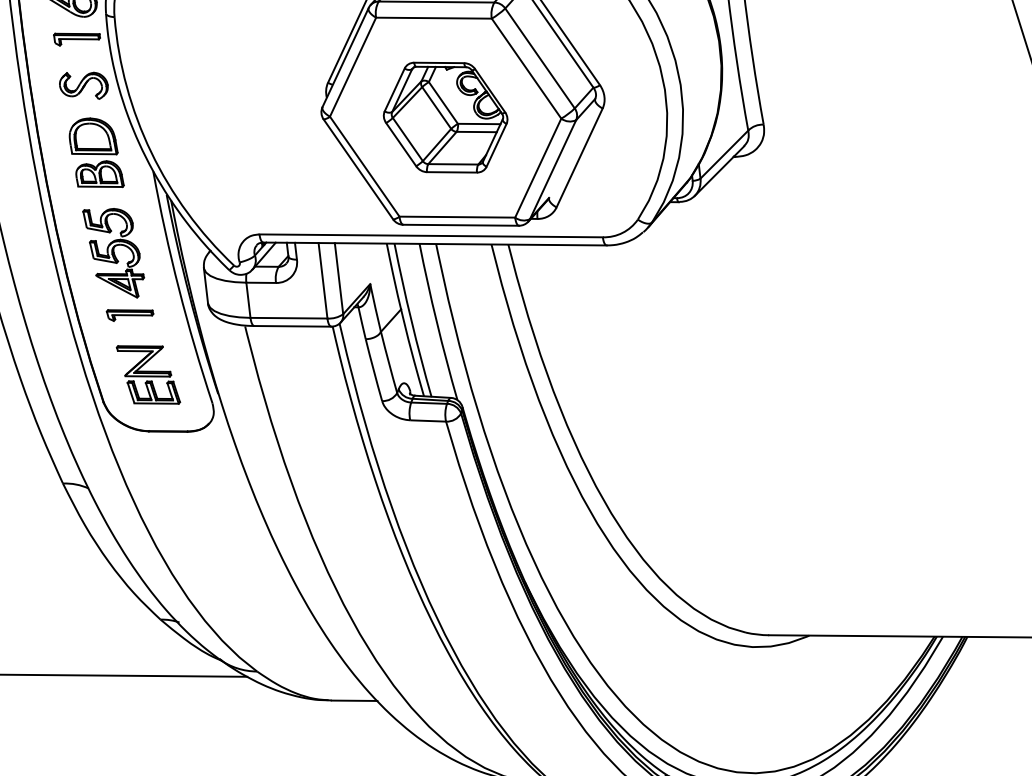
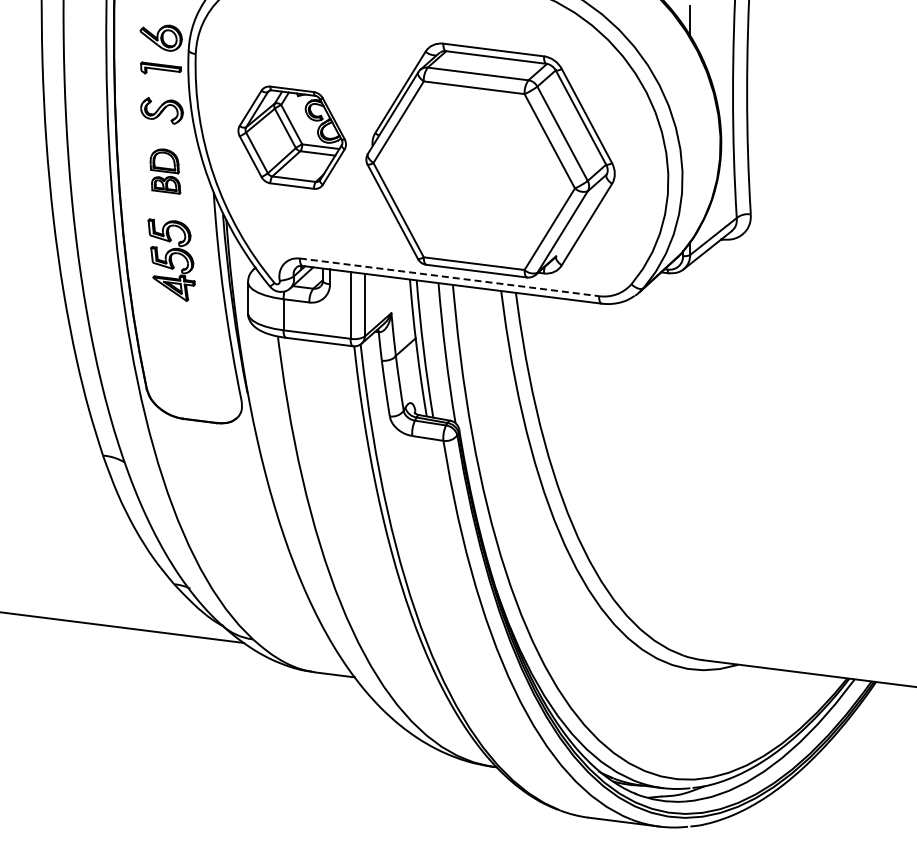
part: (444, 117) -> (291, 137), moved
part: (95, 153) -> (165, 171), size x0.7
line: (431, 236) -> (449, 277), solid -> dashed
part: (129, 313) -> (178, 314), removed
part: (148, 374) -> (188, 369), removed

